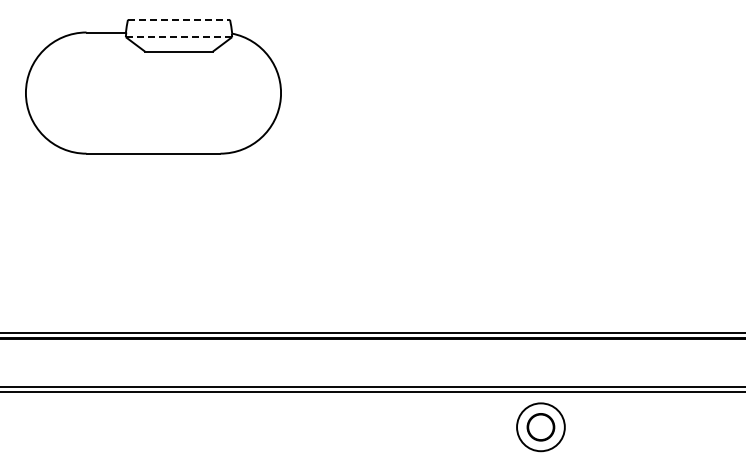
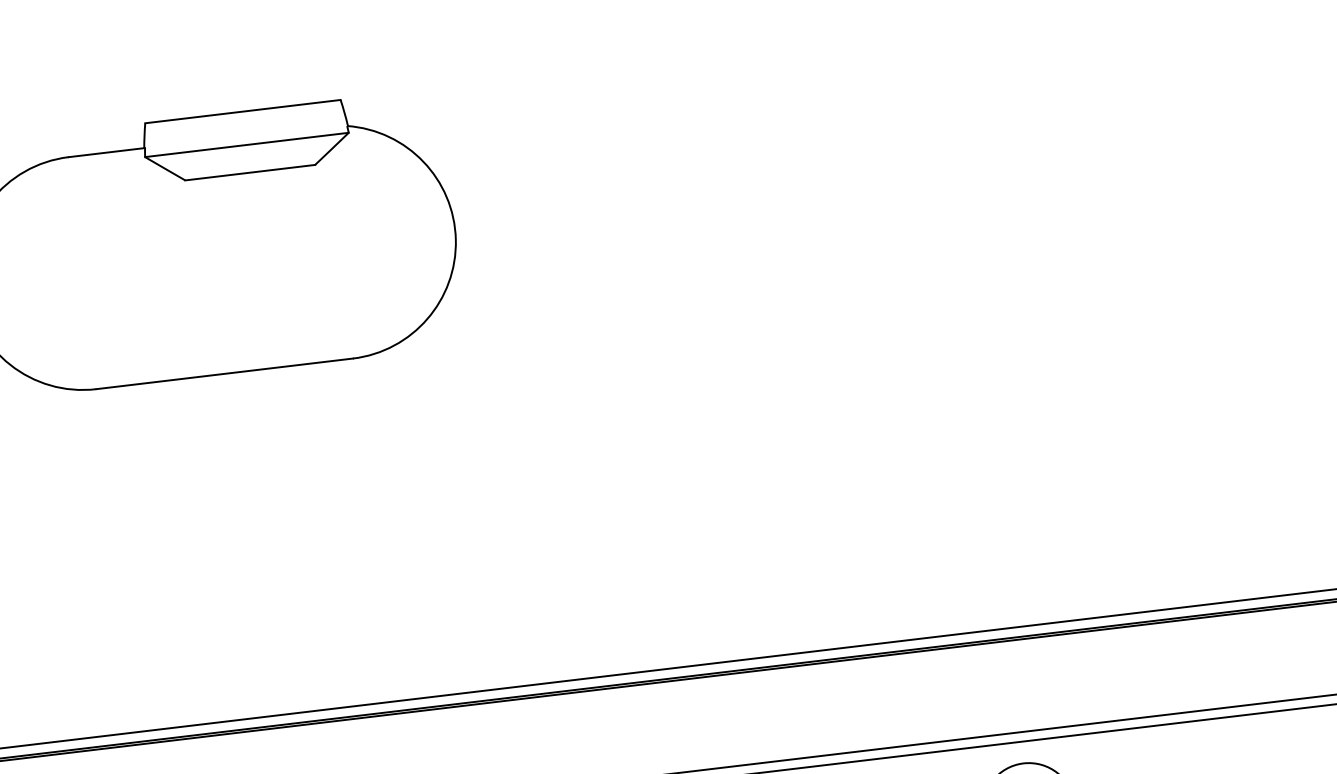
line: (179, 19) -> (243, 111), dashed -> solid
line: (178, 37) -> (246, 145), dashed -> solid

